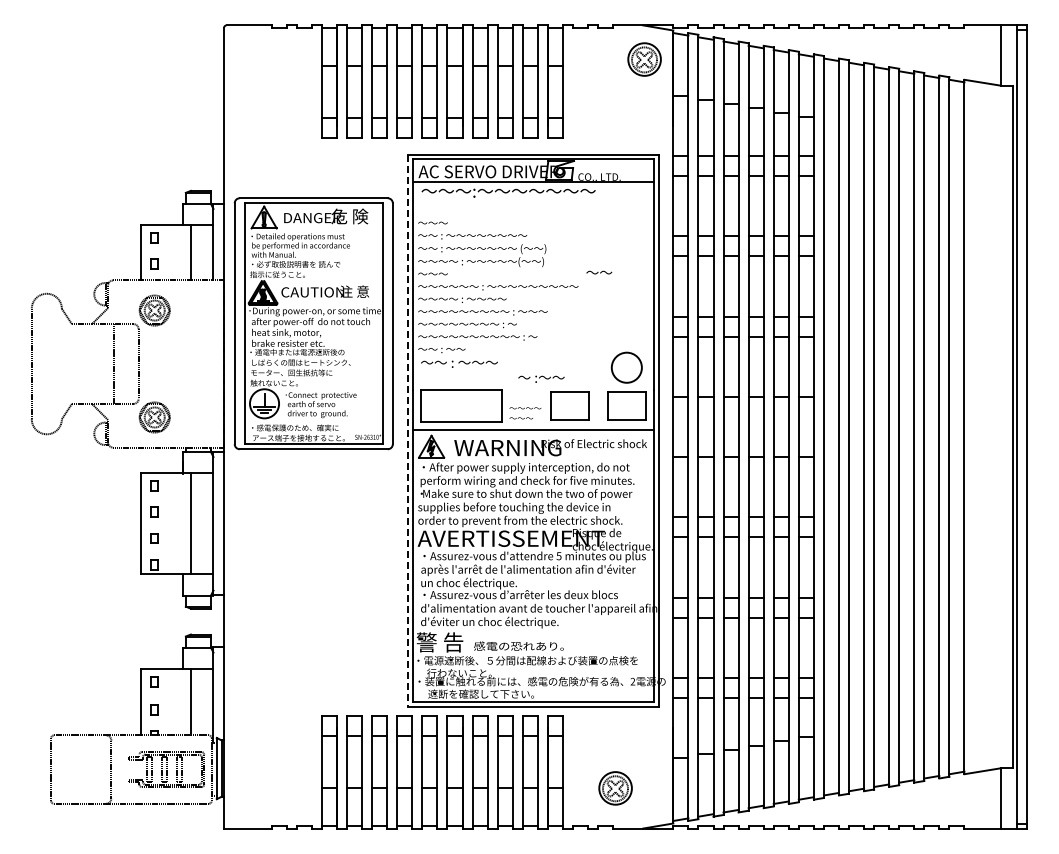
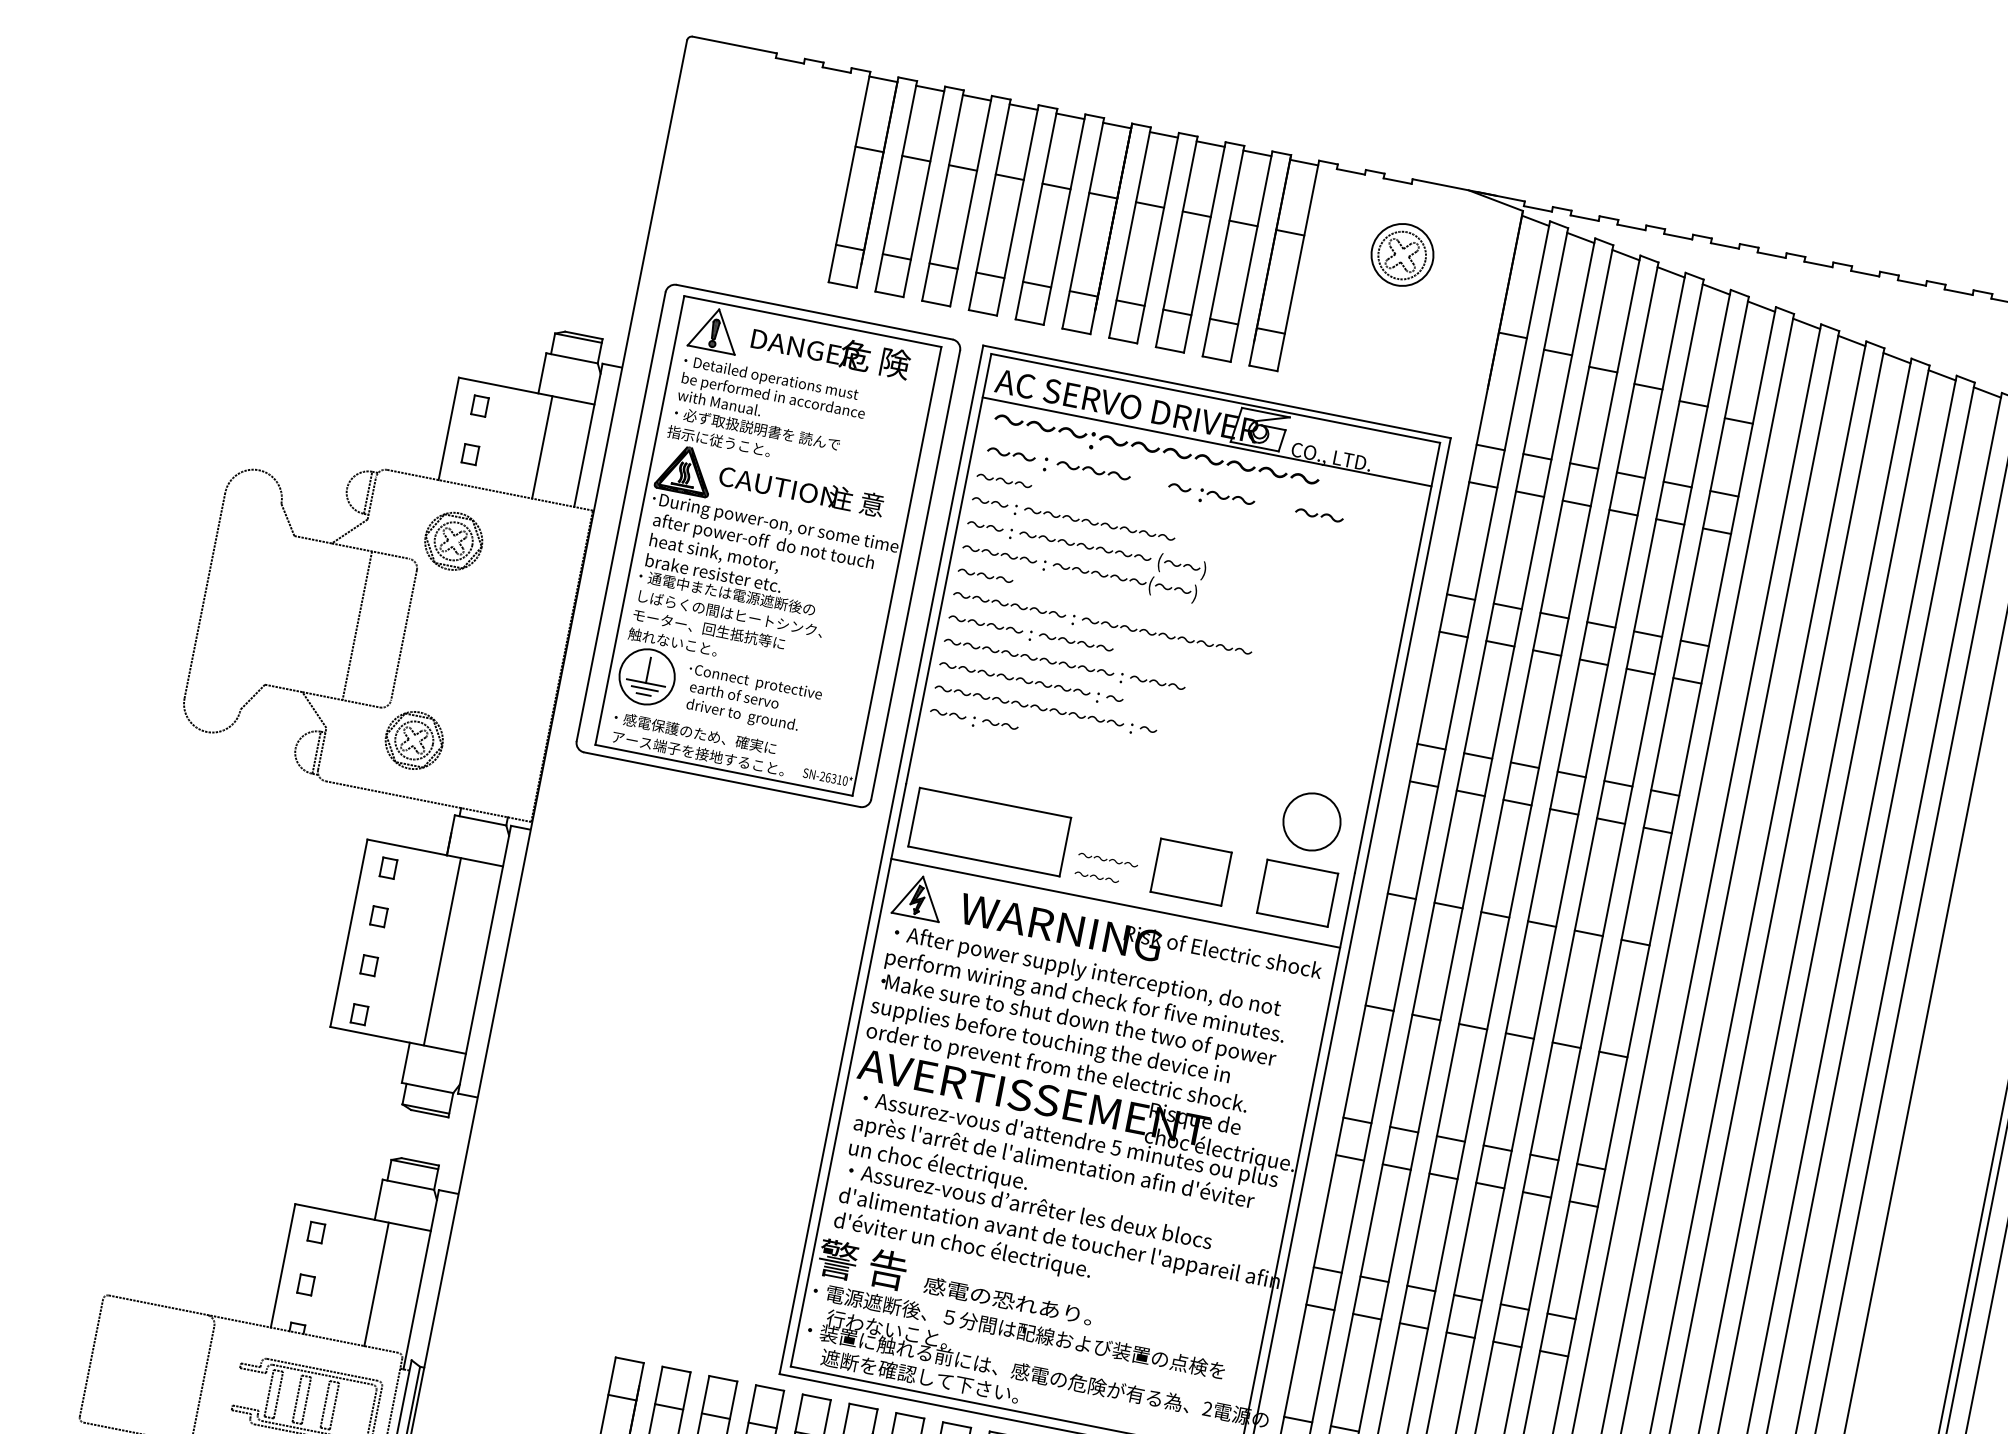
part: (644, 59) -> (1402, 254), moved
text: (599, 272) -> (1319, 515), moved
part: (313, 323) -> (767, 545), moved
text: (459, 363) -> (1058, 465), moved
text: (541, 378) -> (1211, 495), moved
line: (408, 431) -> (881, 860), dashed -> solid

